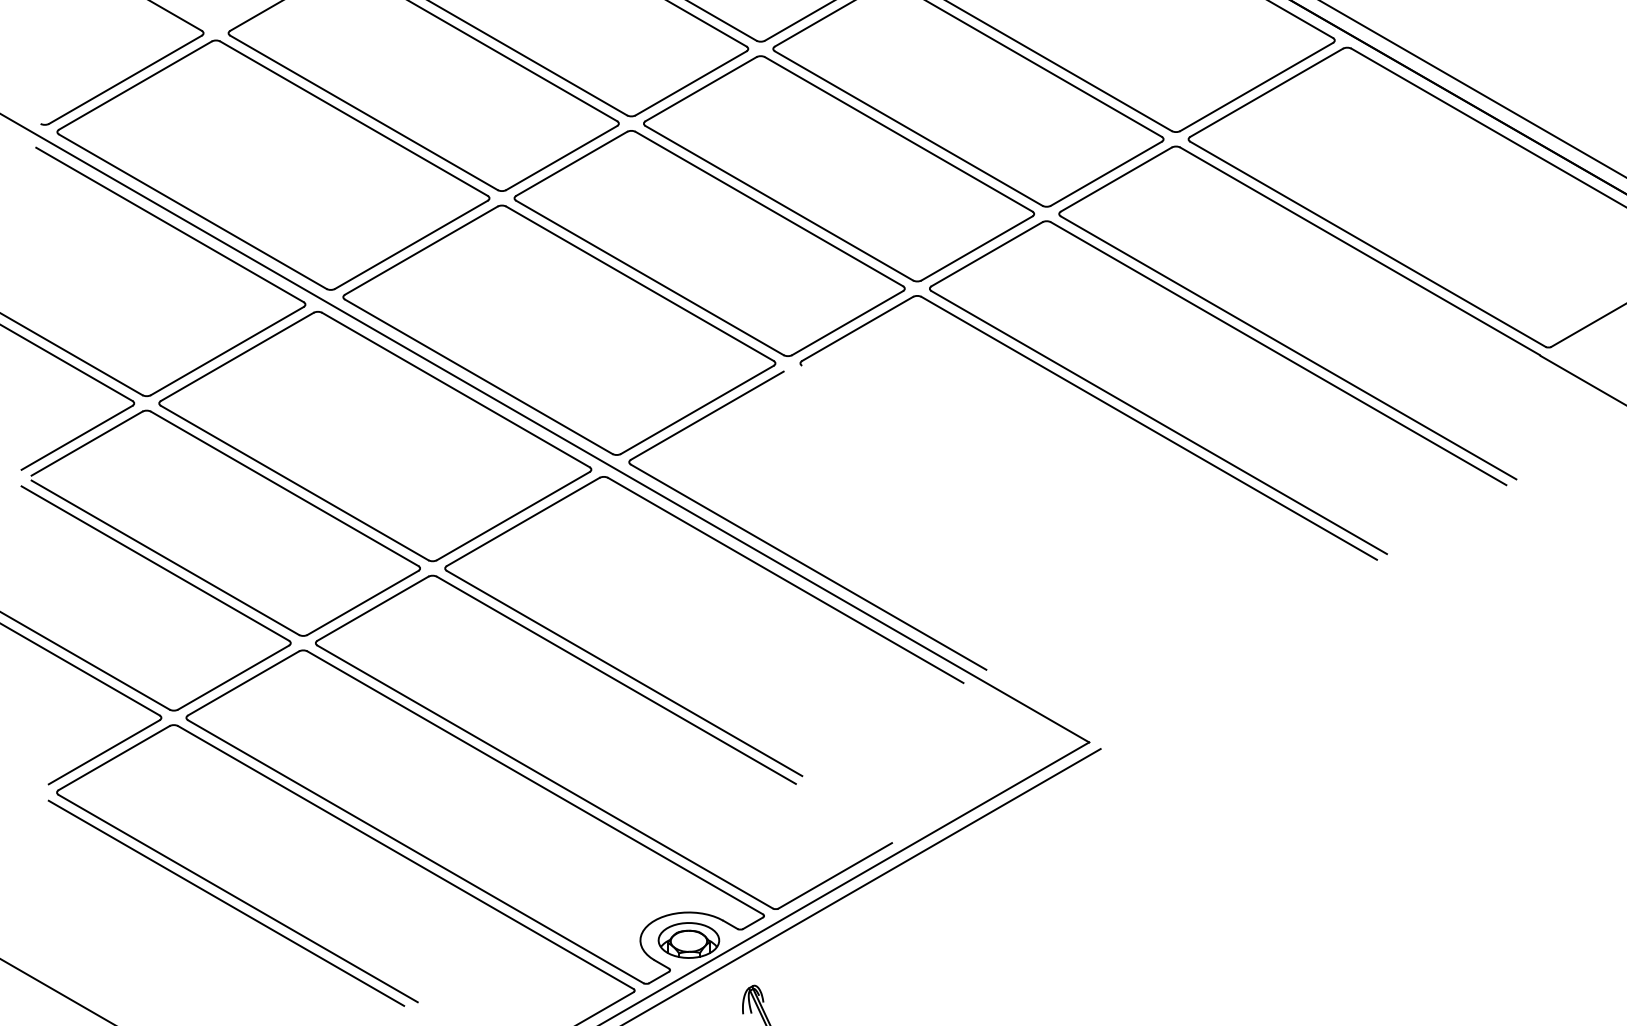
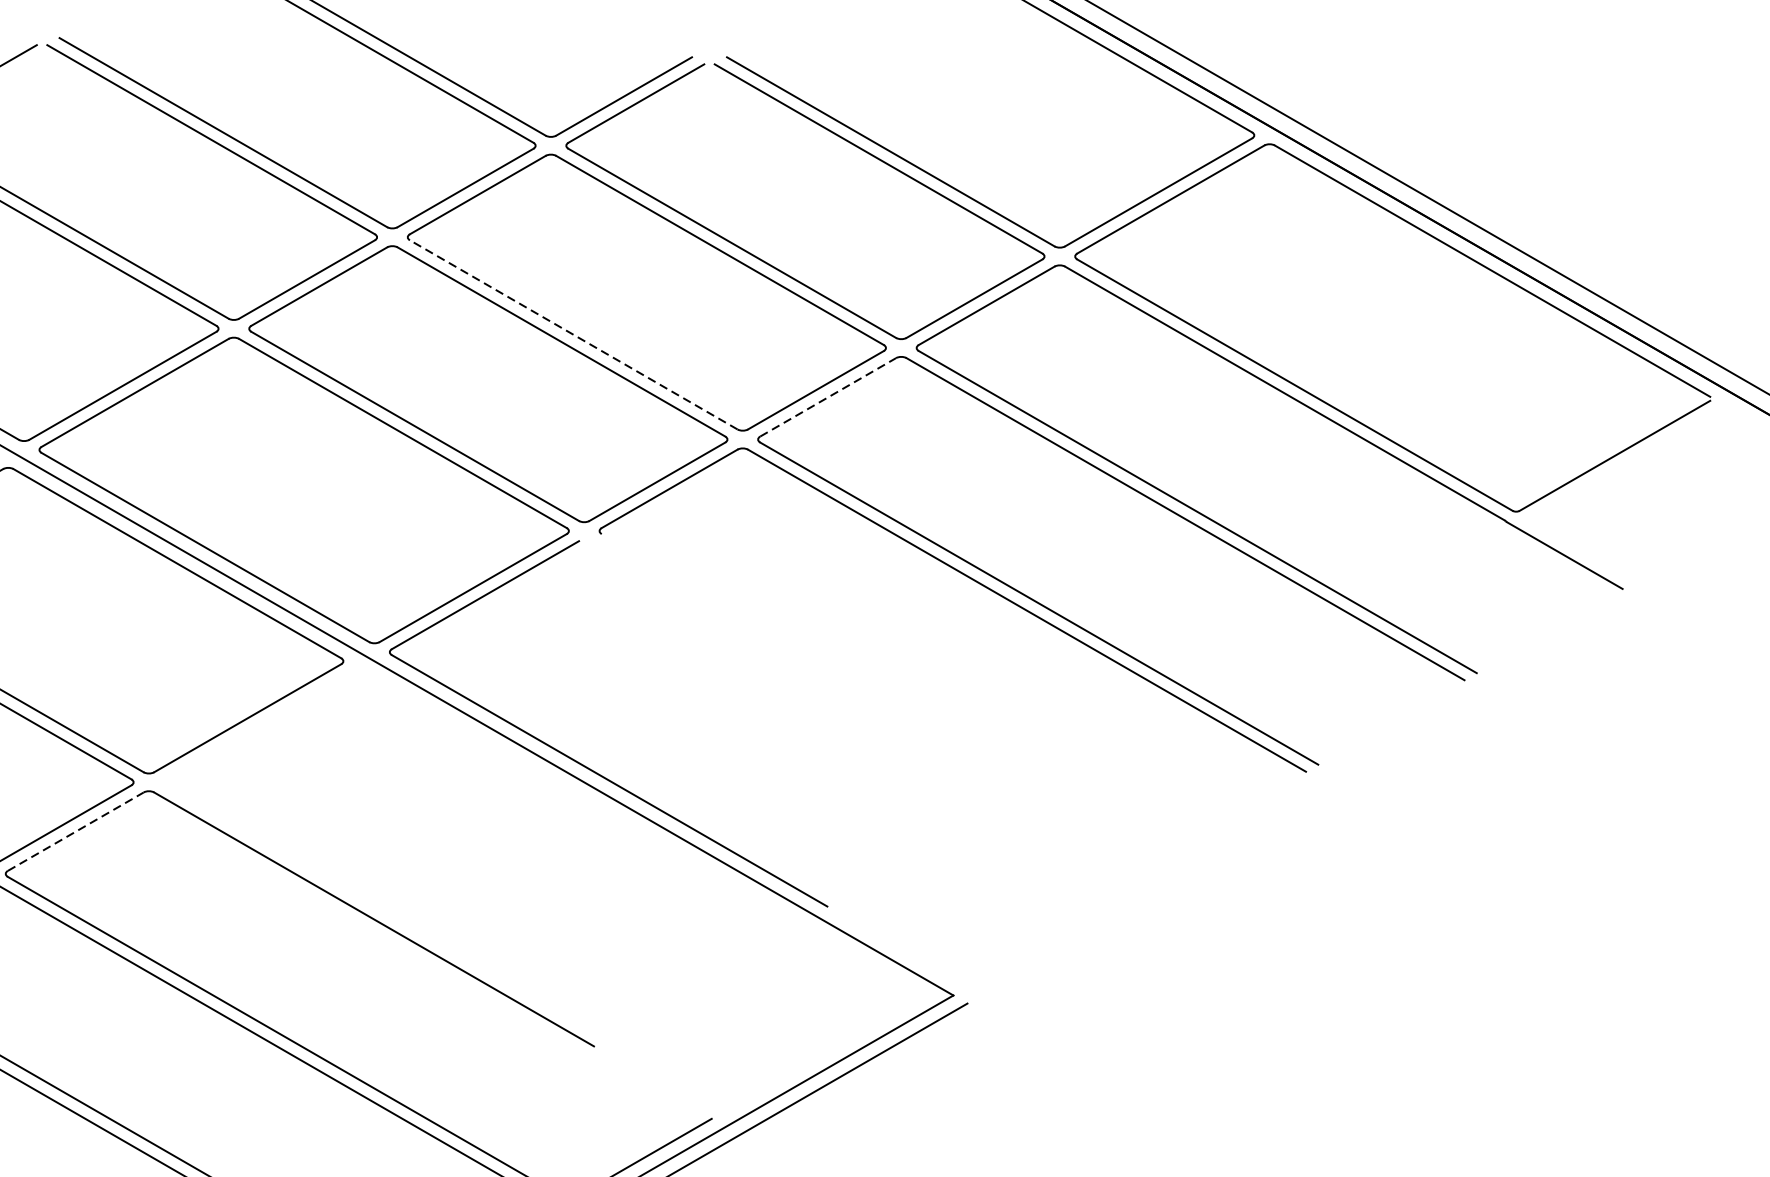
line: (778, 203) -> (572, 335), solid -> dashed
line: (987, 254) -> (828, 397), solid -> dashed
part: (743, 557) -> (529, 768), removed
line: (372, 608) -> (75, 831), solid -> dashed

